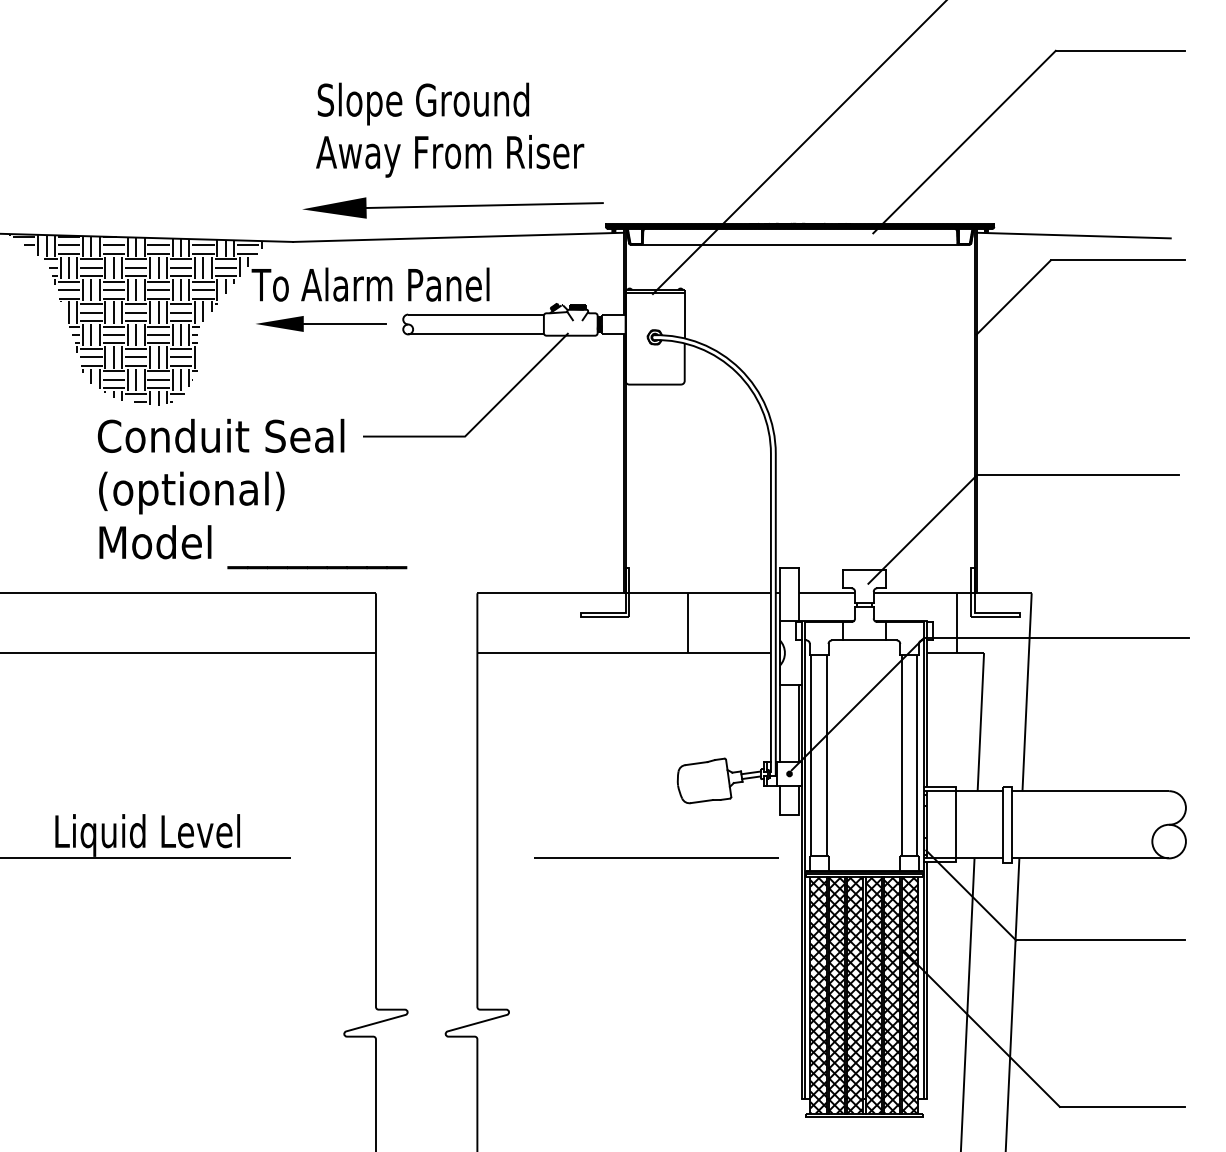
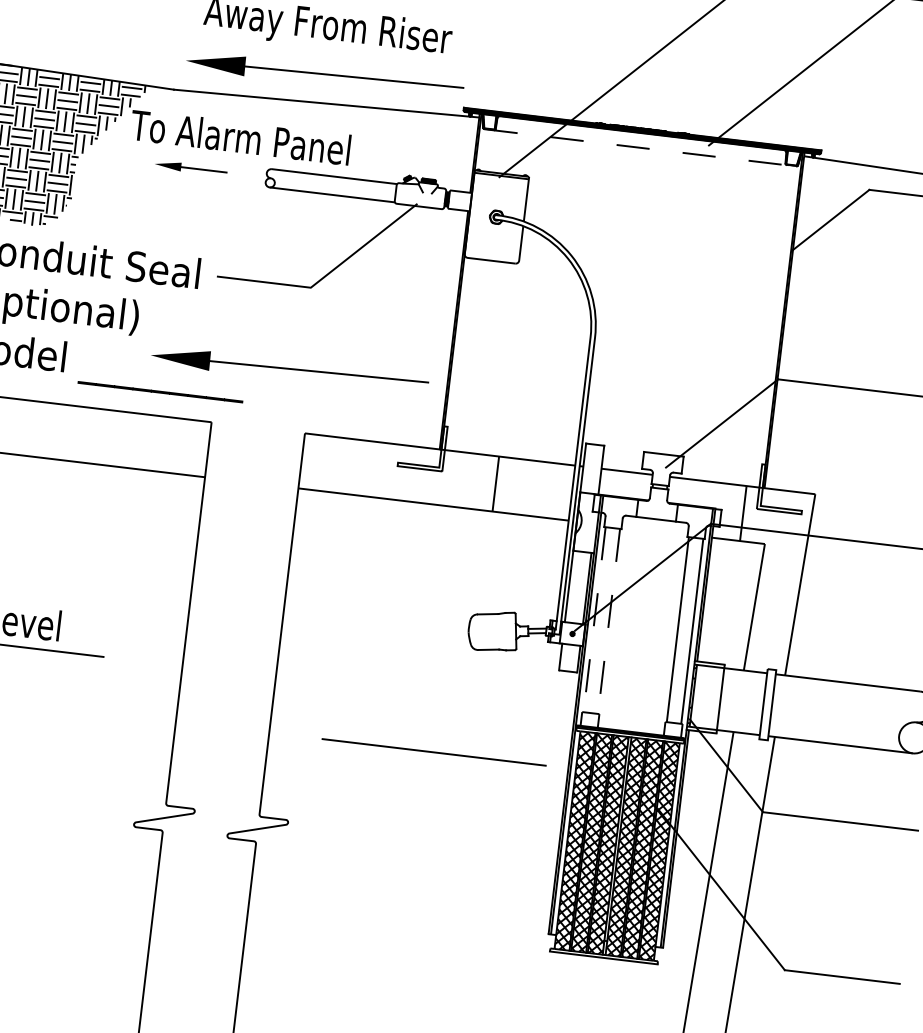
line: (800, 244) -> (640, 147), solid -> dashed
part: (321, 323) -> (191, 167), size x0.6
part: (452, 527) -> (289, 370), added
line: (811, 756) -> (594, 620), solid -> dashed
line: (827, 756) -> (609, 622), solid -> dashed
line: (656, 857) -> (434, 751), moved

